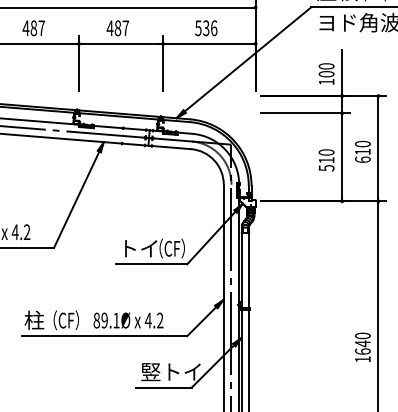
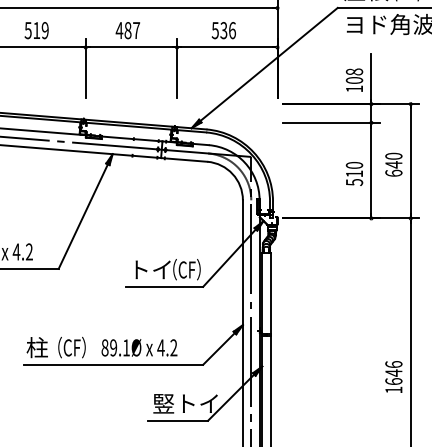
text: (33, 28) -> (36, 30), 487 -> 519
text: (326, 66) -> (354, 72), 100 -> 108
text: (362, 151) -> (393, 164), 610 -> 640
text: (362, 335) -> (393, 364), 1640 -> 1646

